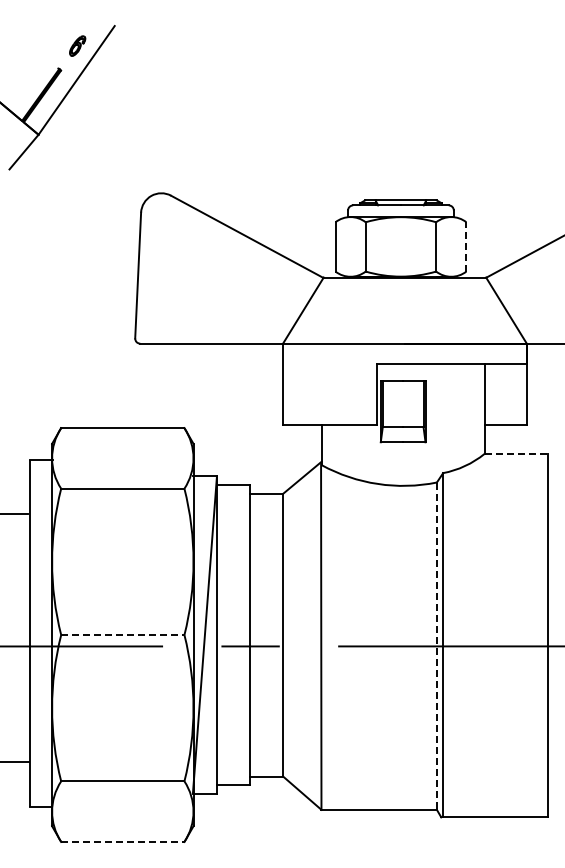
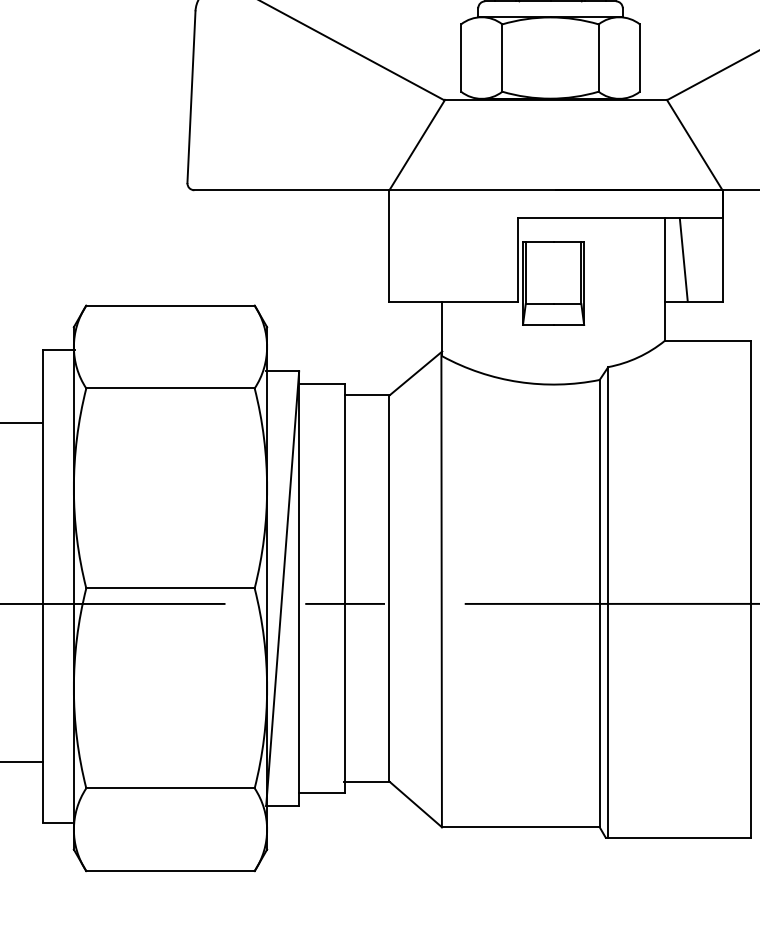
line: (466, 246) -> (640, 57), dashed -> solid
line: (498, 394) -> (683, 259), added
line: (516, 453) -> (708, 340), dashed -> solid
line: (122, 635) -> (170, 589), dashed -> solid
line: (436, 646) -> (599, 604), dashed -> solid
line: (122, 841) -> (170, 870), dashed -> solid

